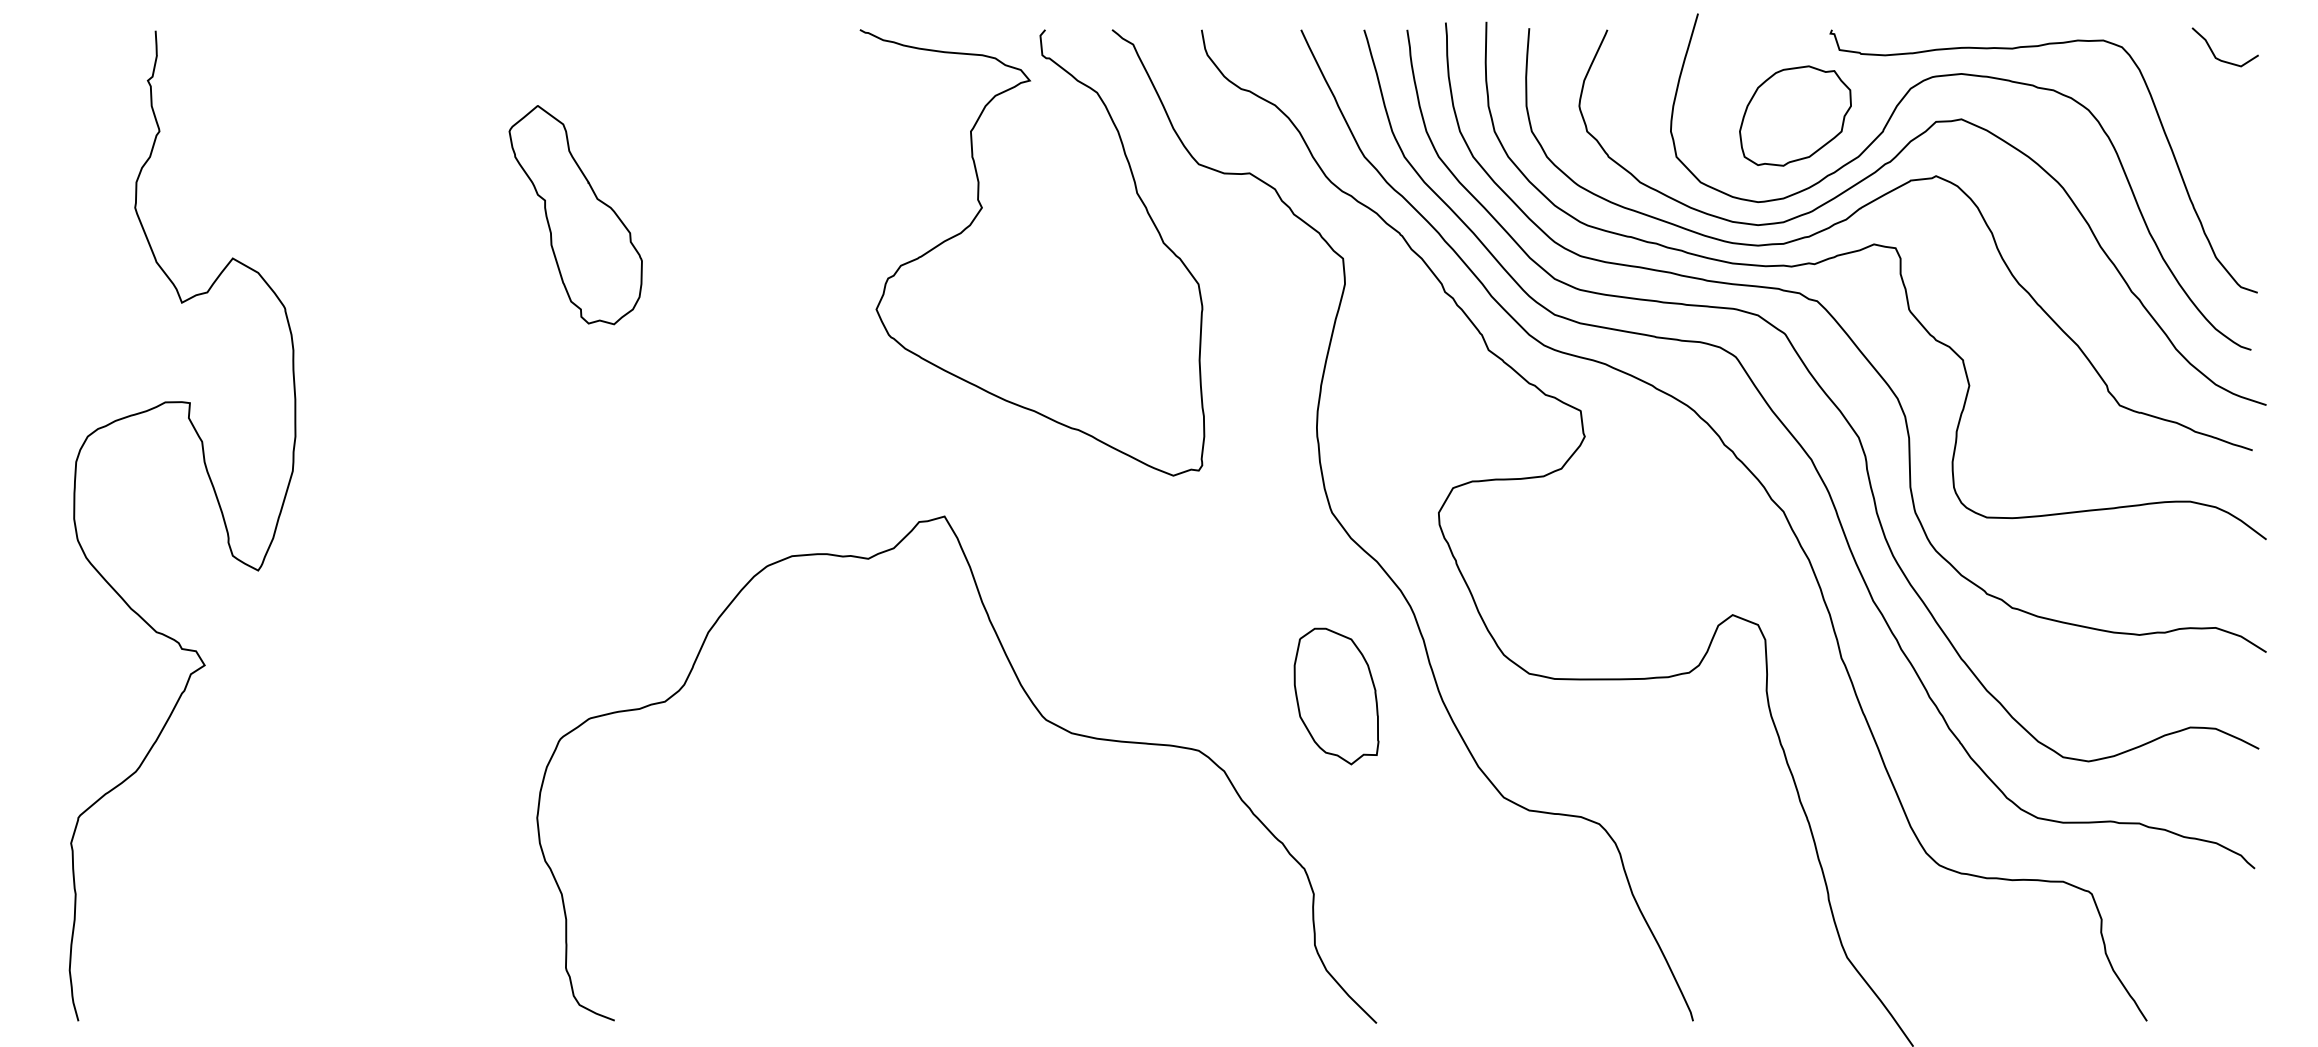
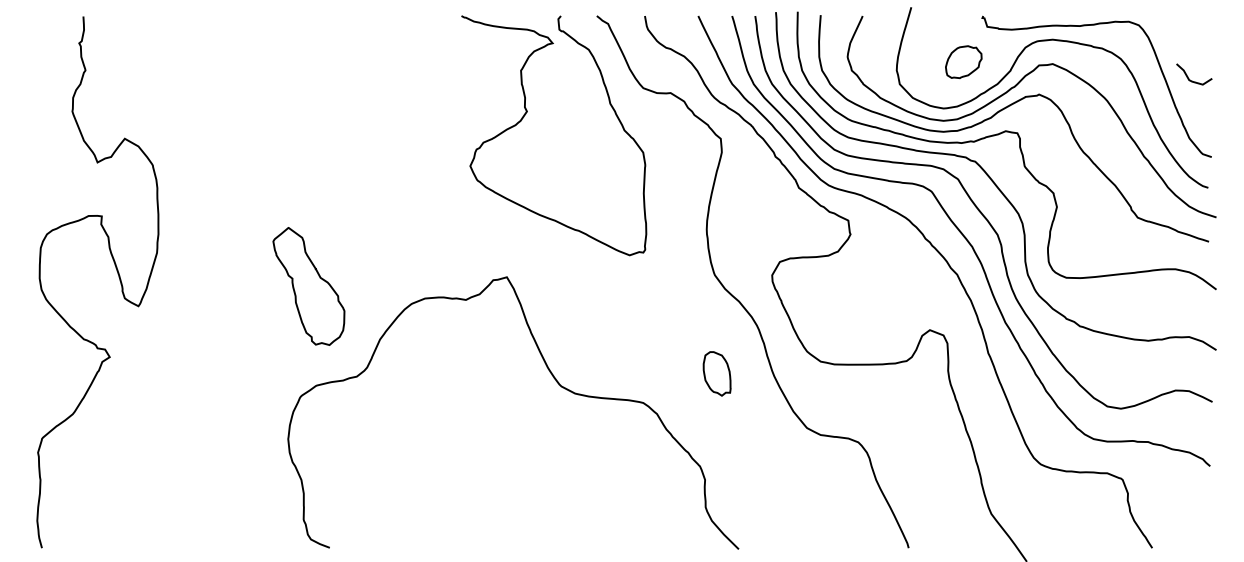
curve: (2214, 51) -> (1188, 76), moved
part: (1795, 114) -> (963, 61), size x0.6
part: (574, 215) -> (308, 286), moved
part: (1335, 695) -> (716, 373), size x0.6

